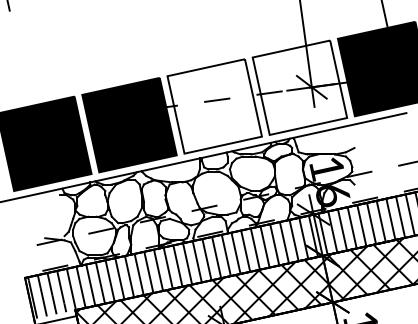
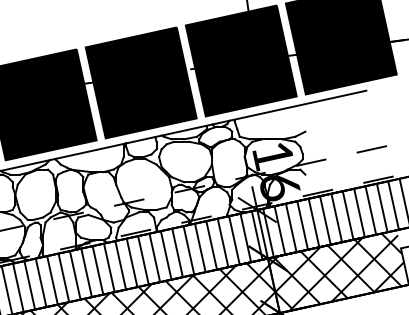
fill: (299, 87) -> (240, 60), added
fill: (214, 106) -> (140, 82), added

